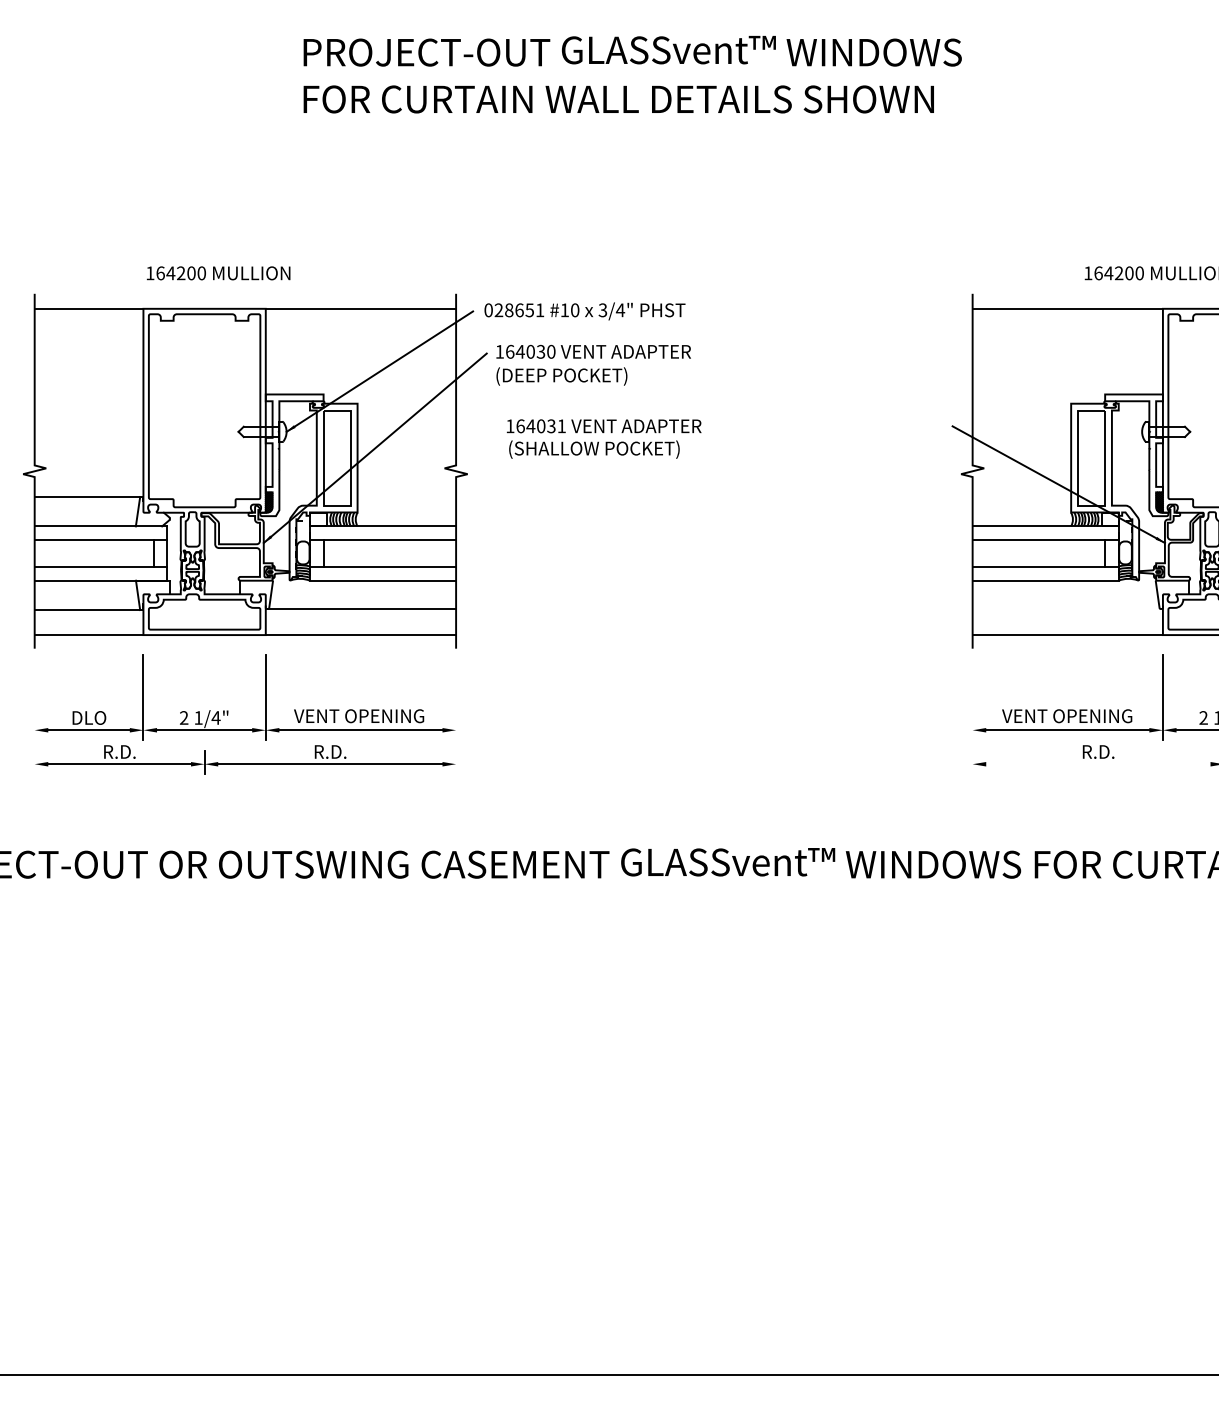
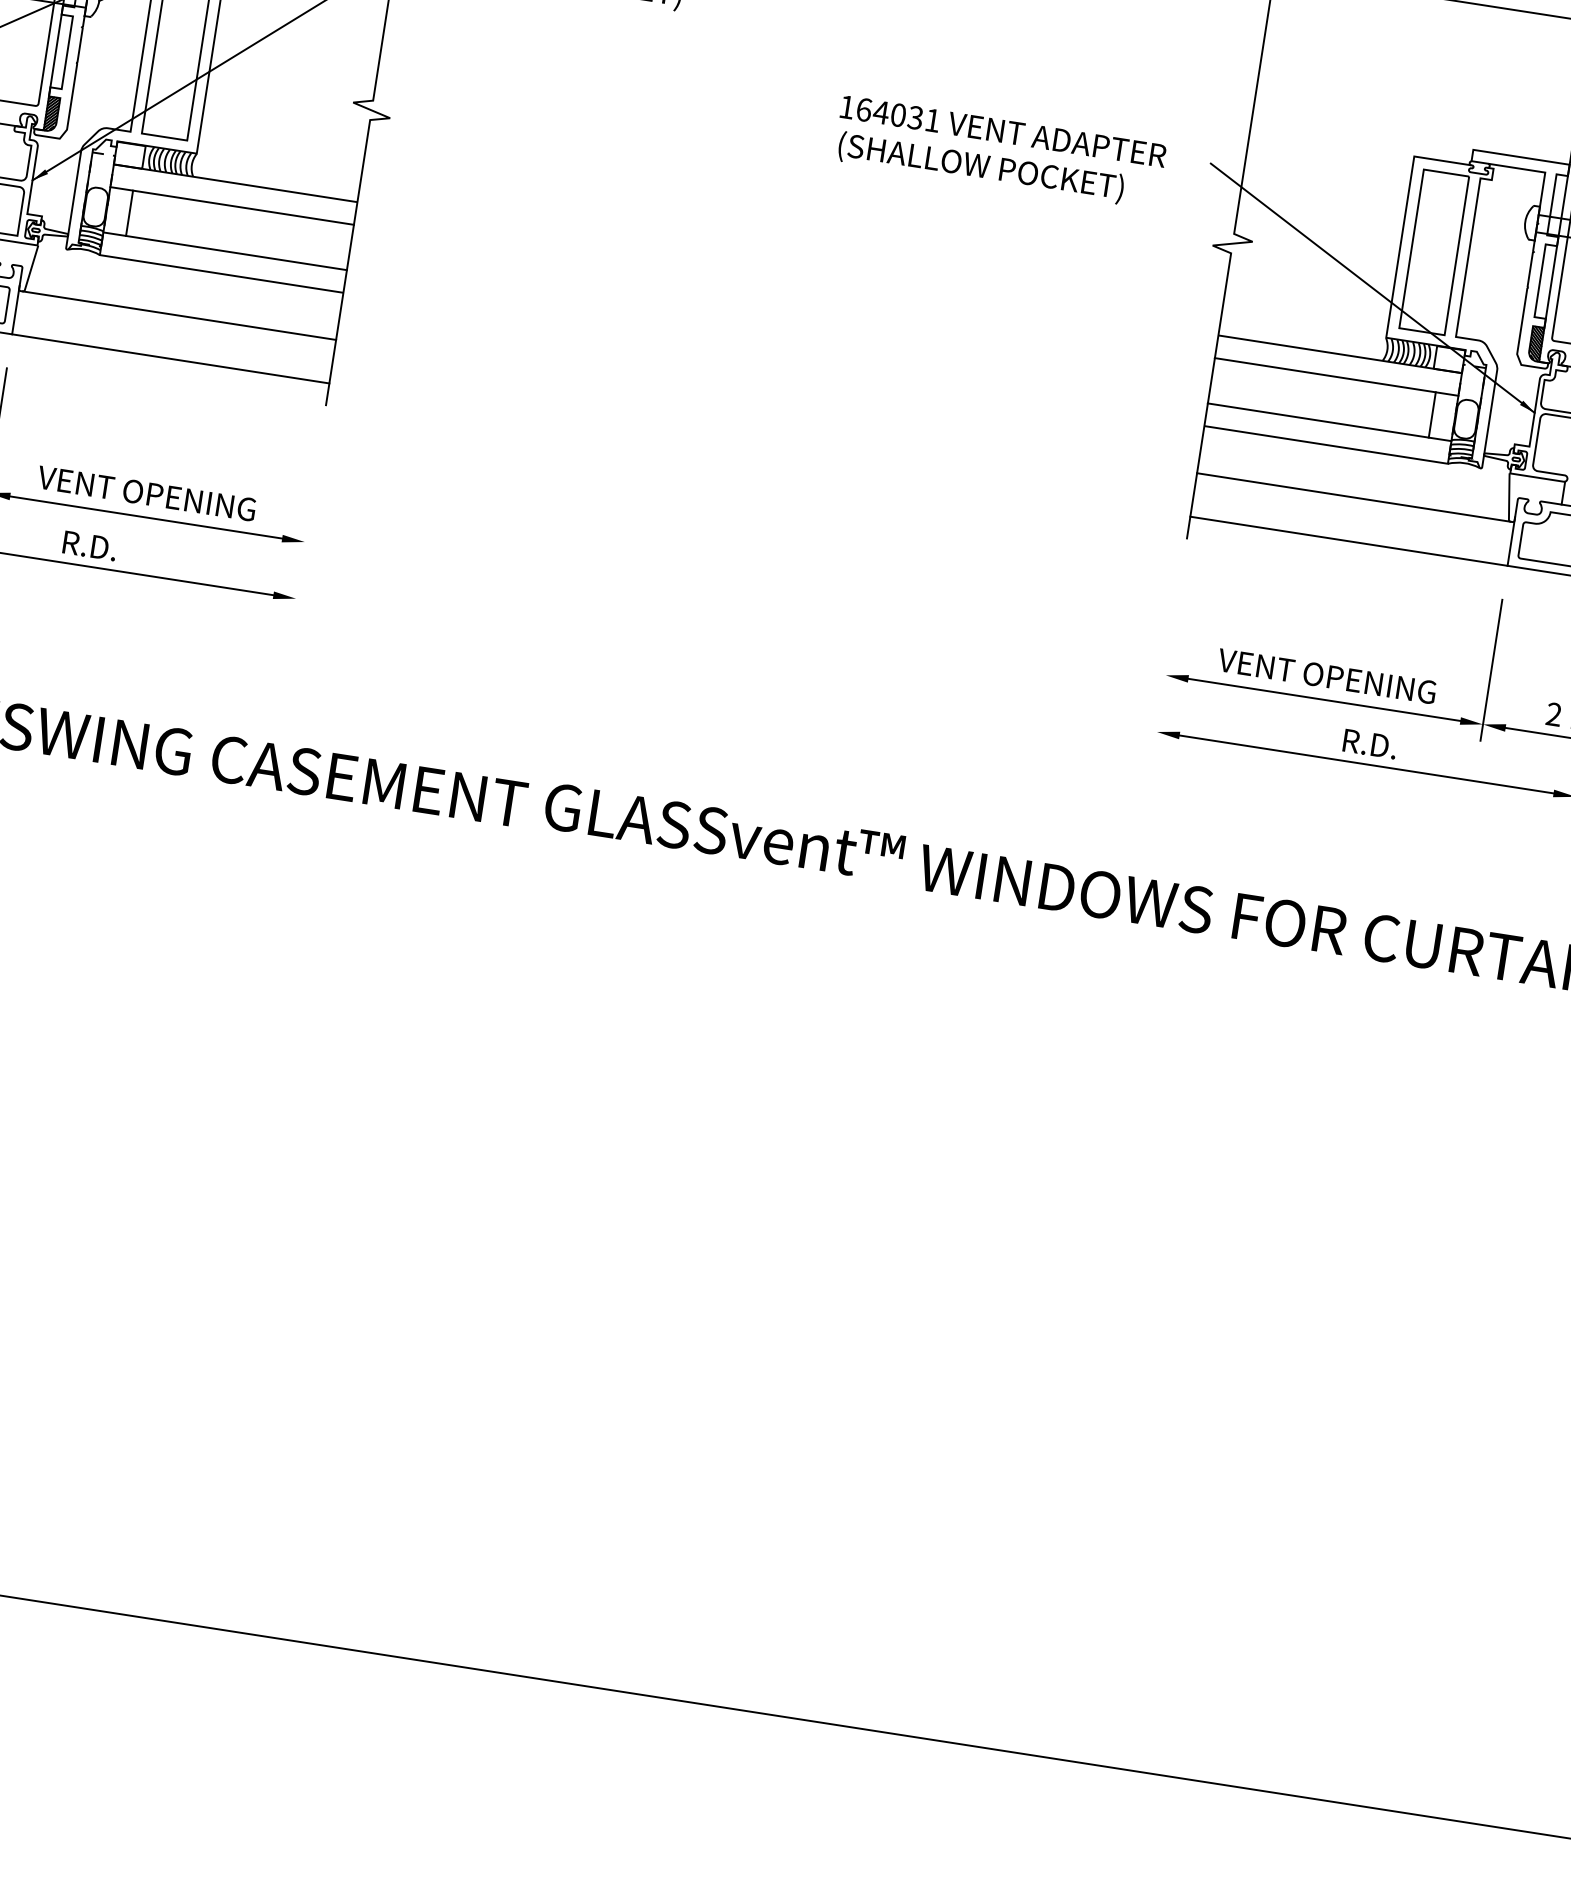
text: (603, 438) -> (999, 151), moved
line: (1066, 608) -> (1353, 496), added
line: (1098, 764) -> (1366, 764), added

